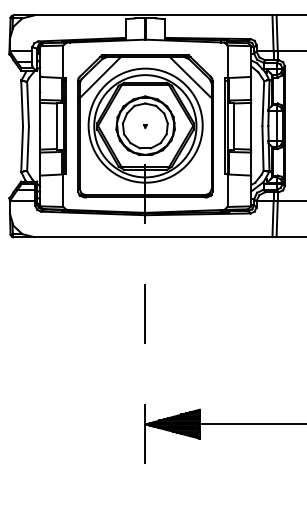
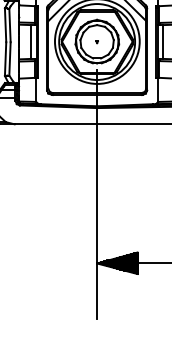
line: (145, 331) -> (97, 194), dashed -> solid

